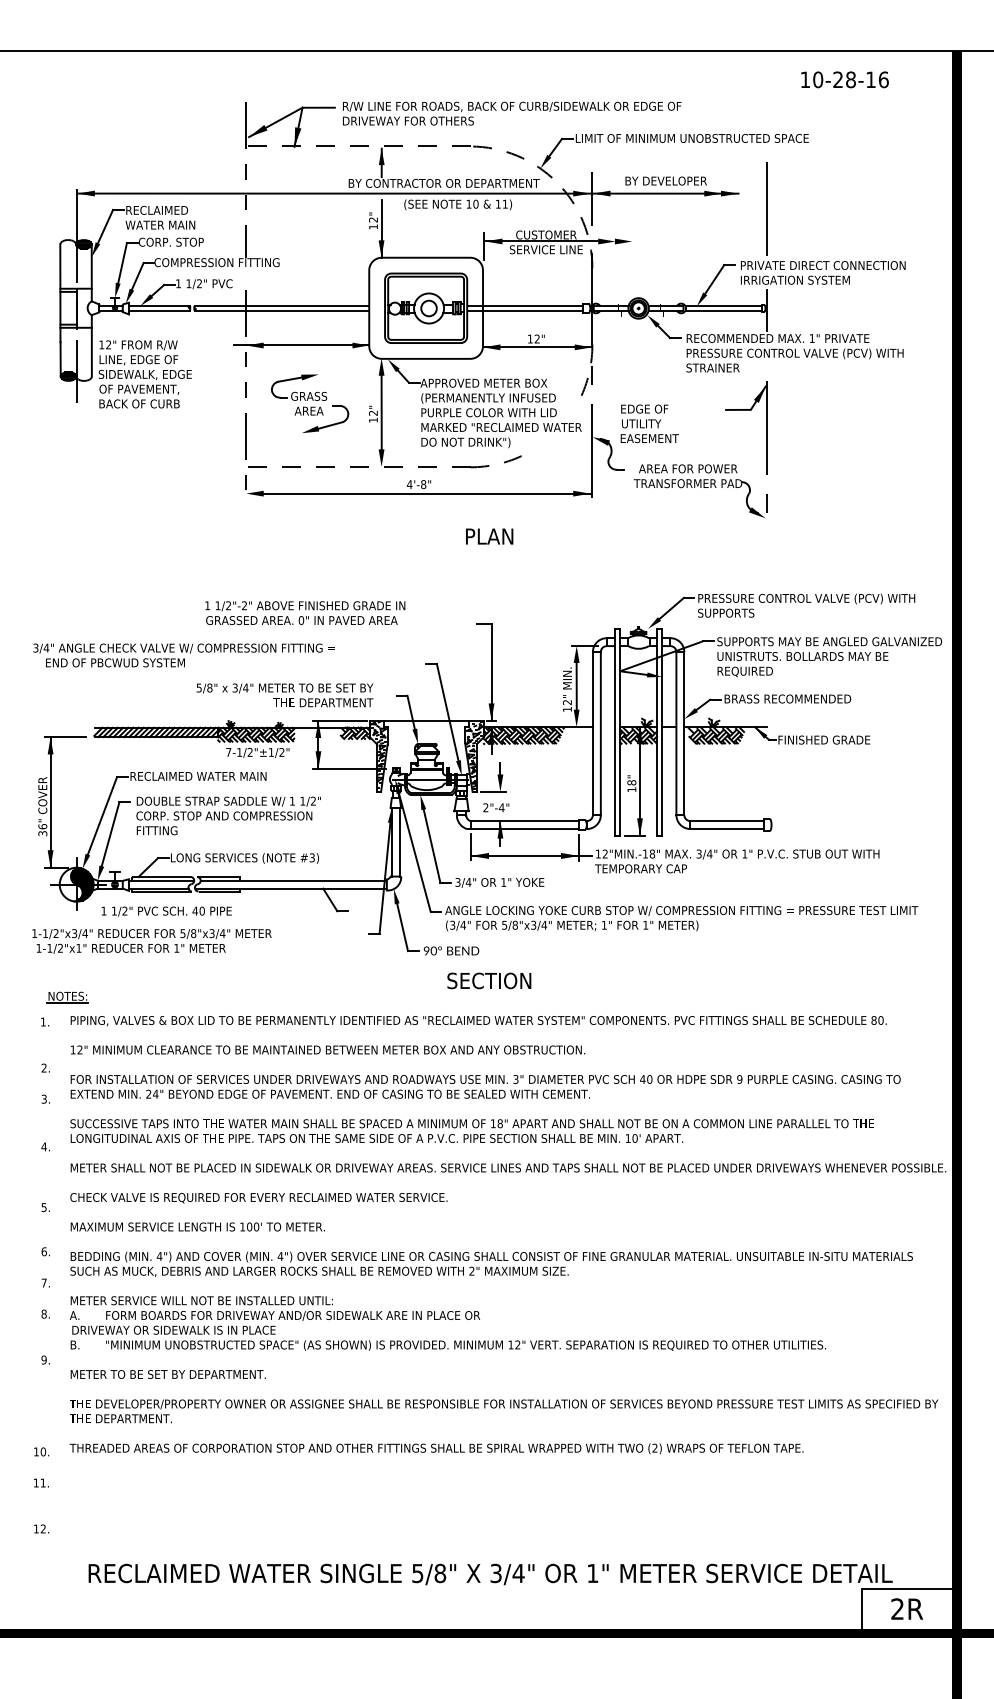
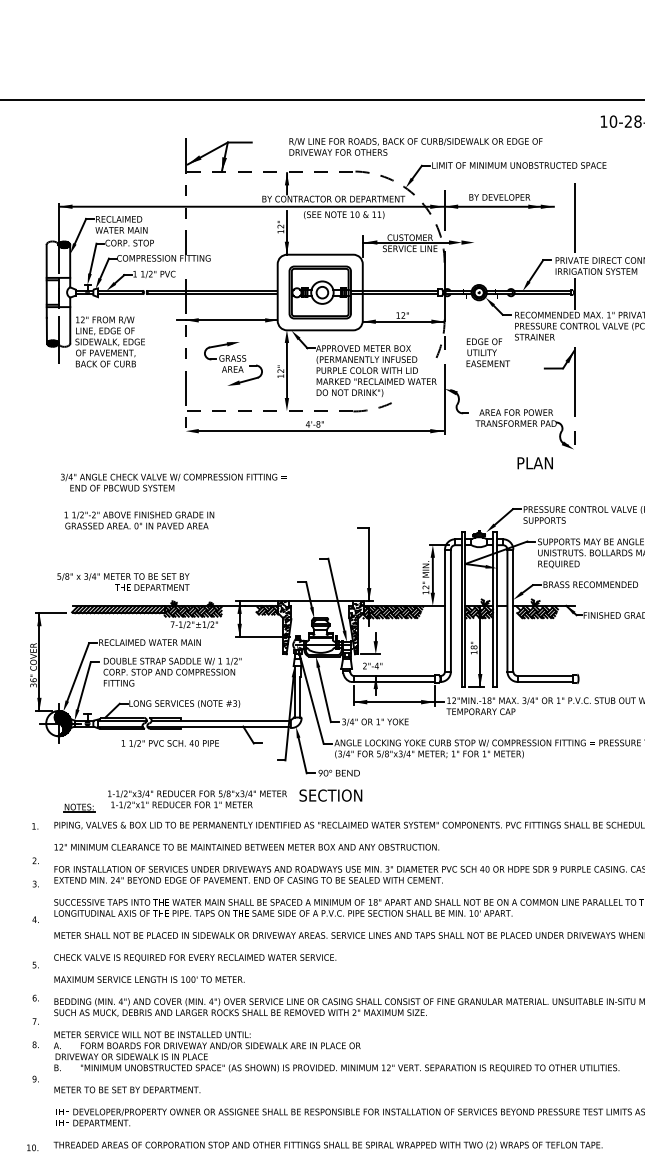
text: (512, 113) -> (416, 146), moved
text: (649, 423) -> (488, 352), moved
text: (489, 536) -> (535, 463), moved
text: (305, 612) -> (139, 520), moved
text: (183, 655) -> (173, 482), moved
text: (284, 695) -> (123, 582), moved
text: (166, 911) -> (170, 743), moved
text: (151, 941) -> (197, 799), moved
text: (489, 980) -> (331, 795), moved
part: (67, 997) -> (78, 807), moved

